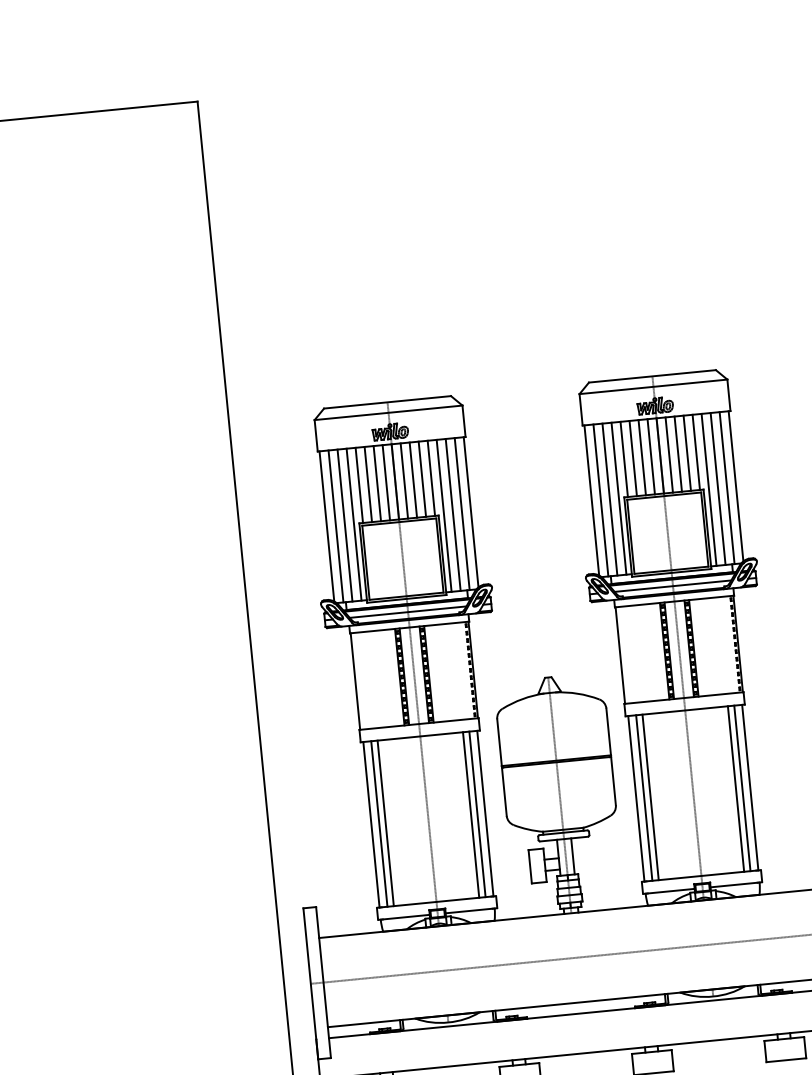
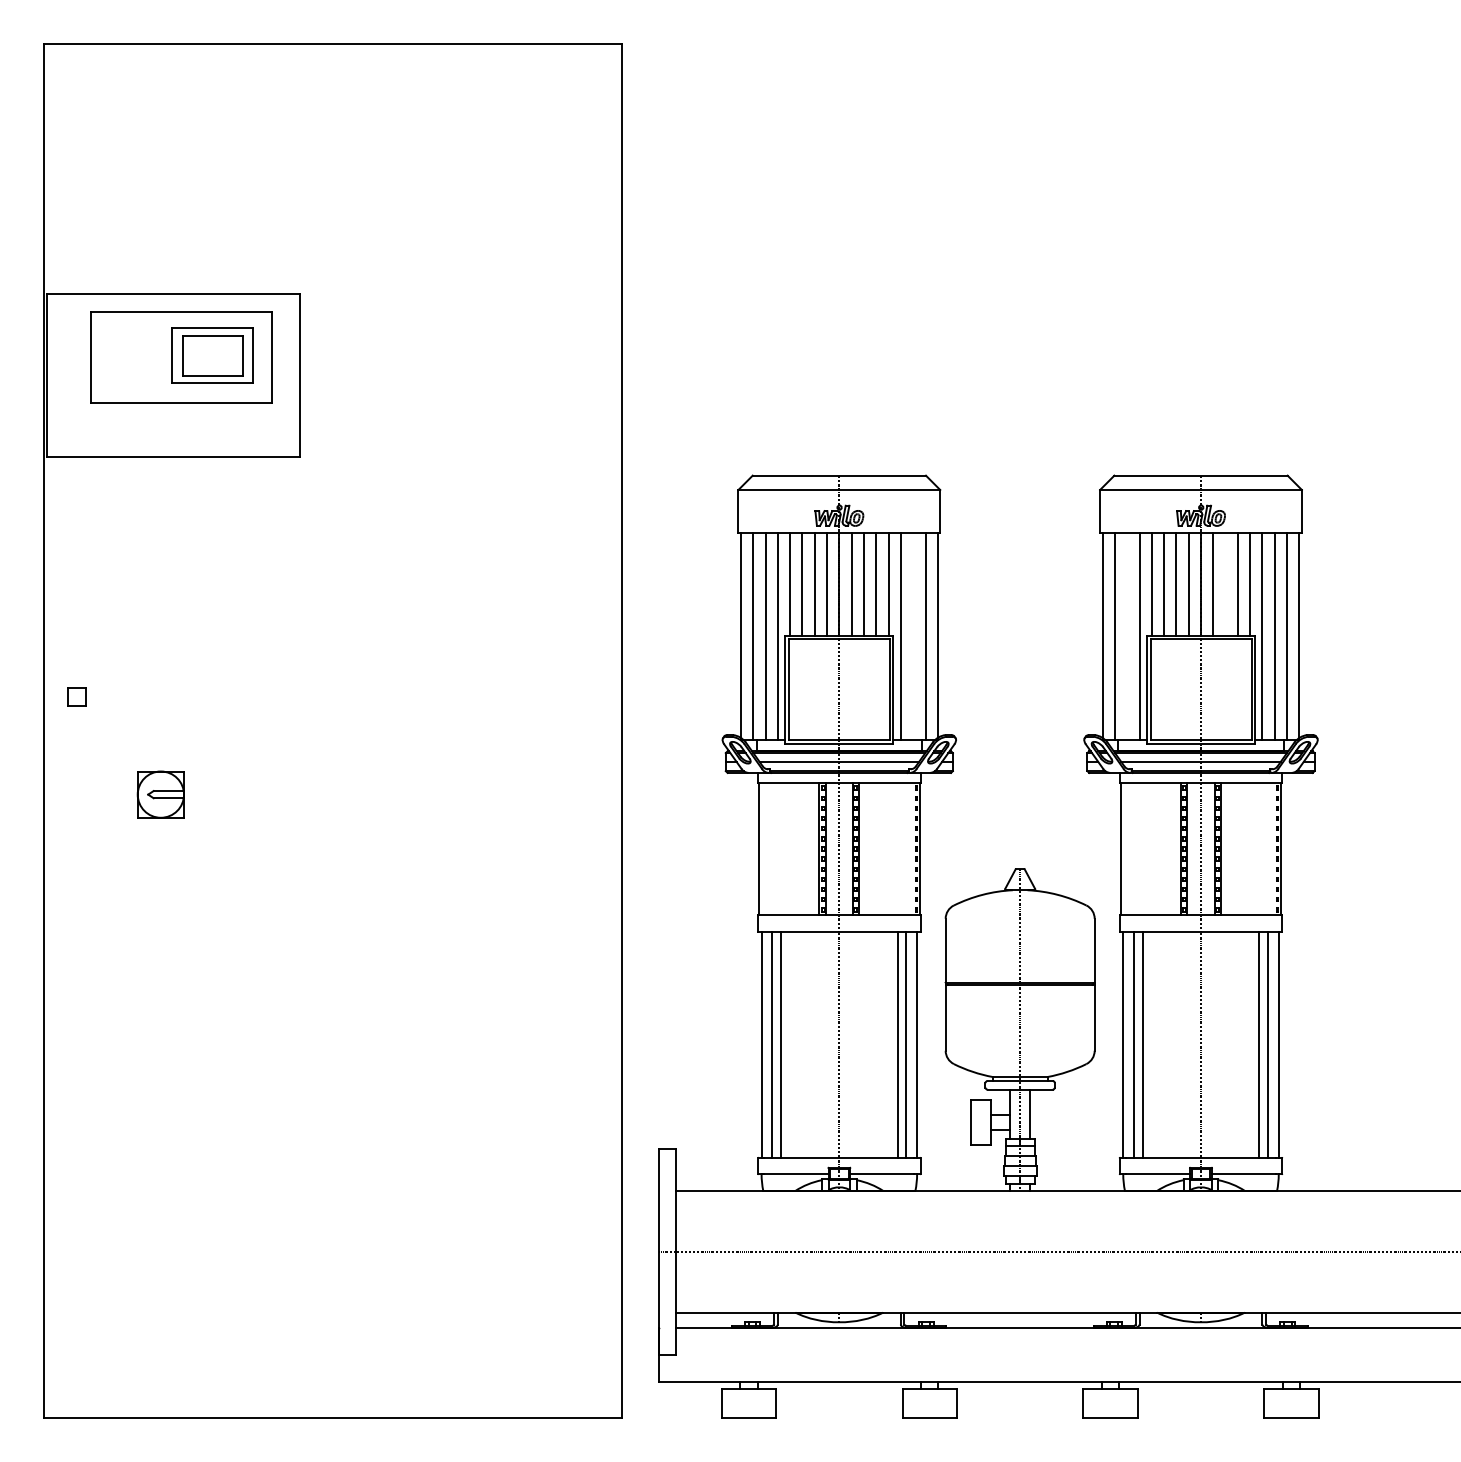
line: (678, 453) -> (1225, 583), removed
line: (610, 499) -> (1127, 636), removed
line: (453, 514) -> (913, 636), removed

